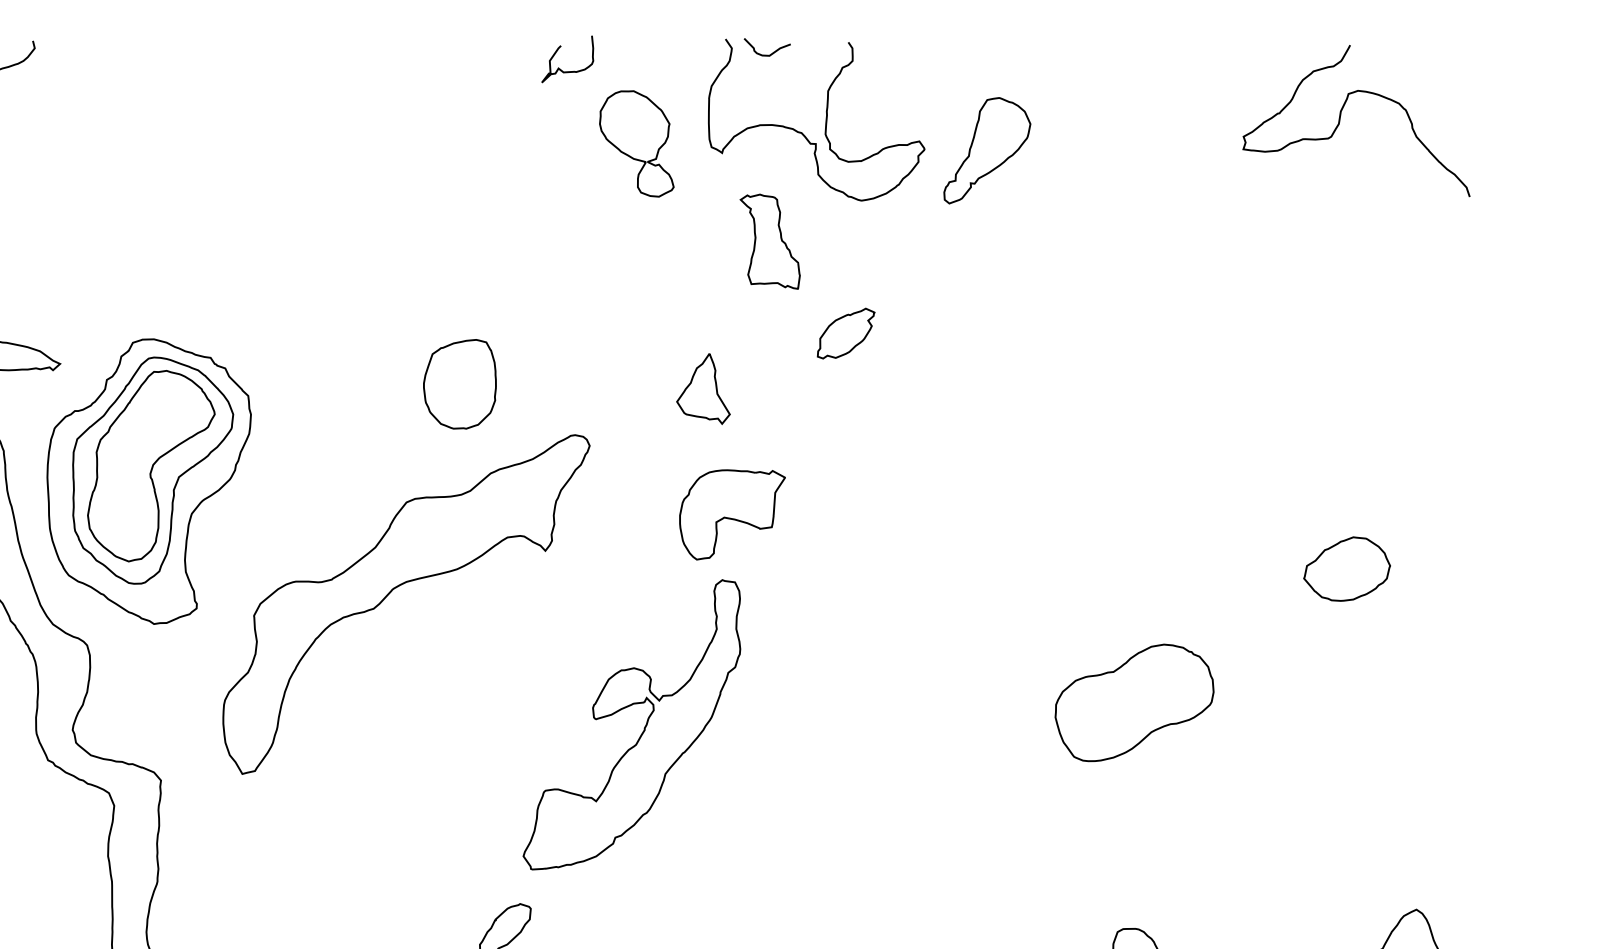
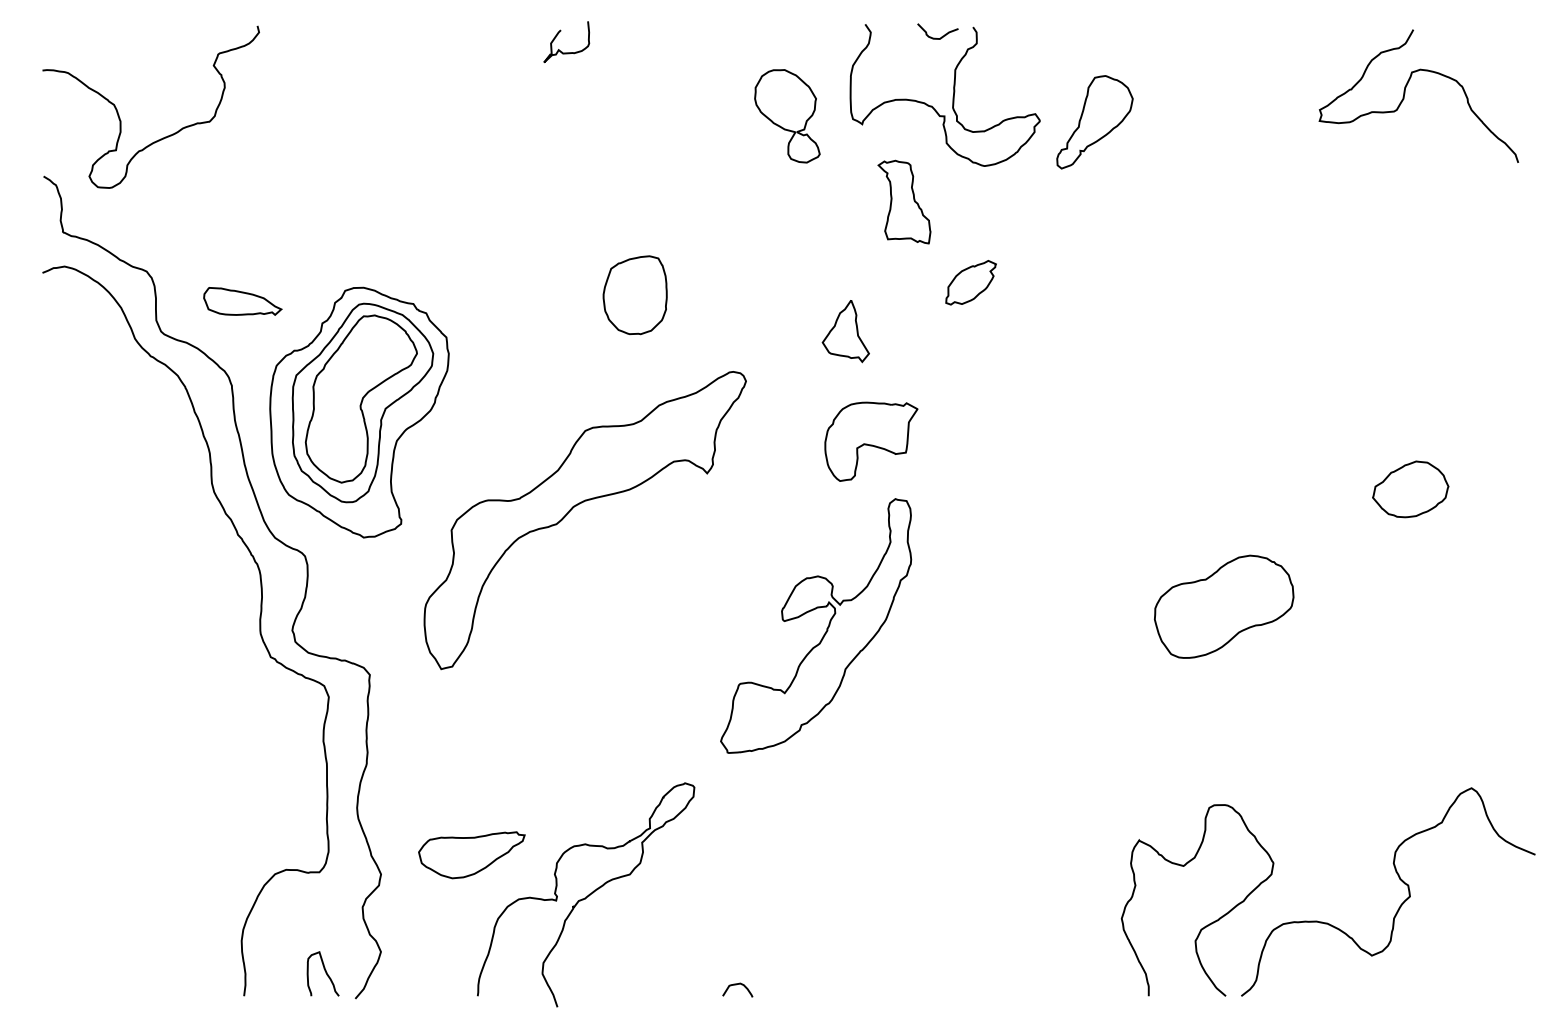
curve: (764, 54) -> (935, 37), moved
curve: (562, 70) -> (562, 51), moved
part: (459, 384) -> (634, 295), moved
part: (643, 727) -> (826, 628), moved

